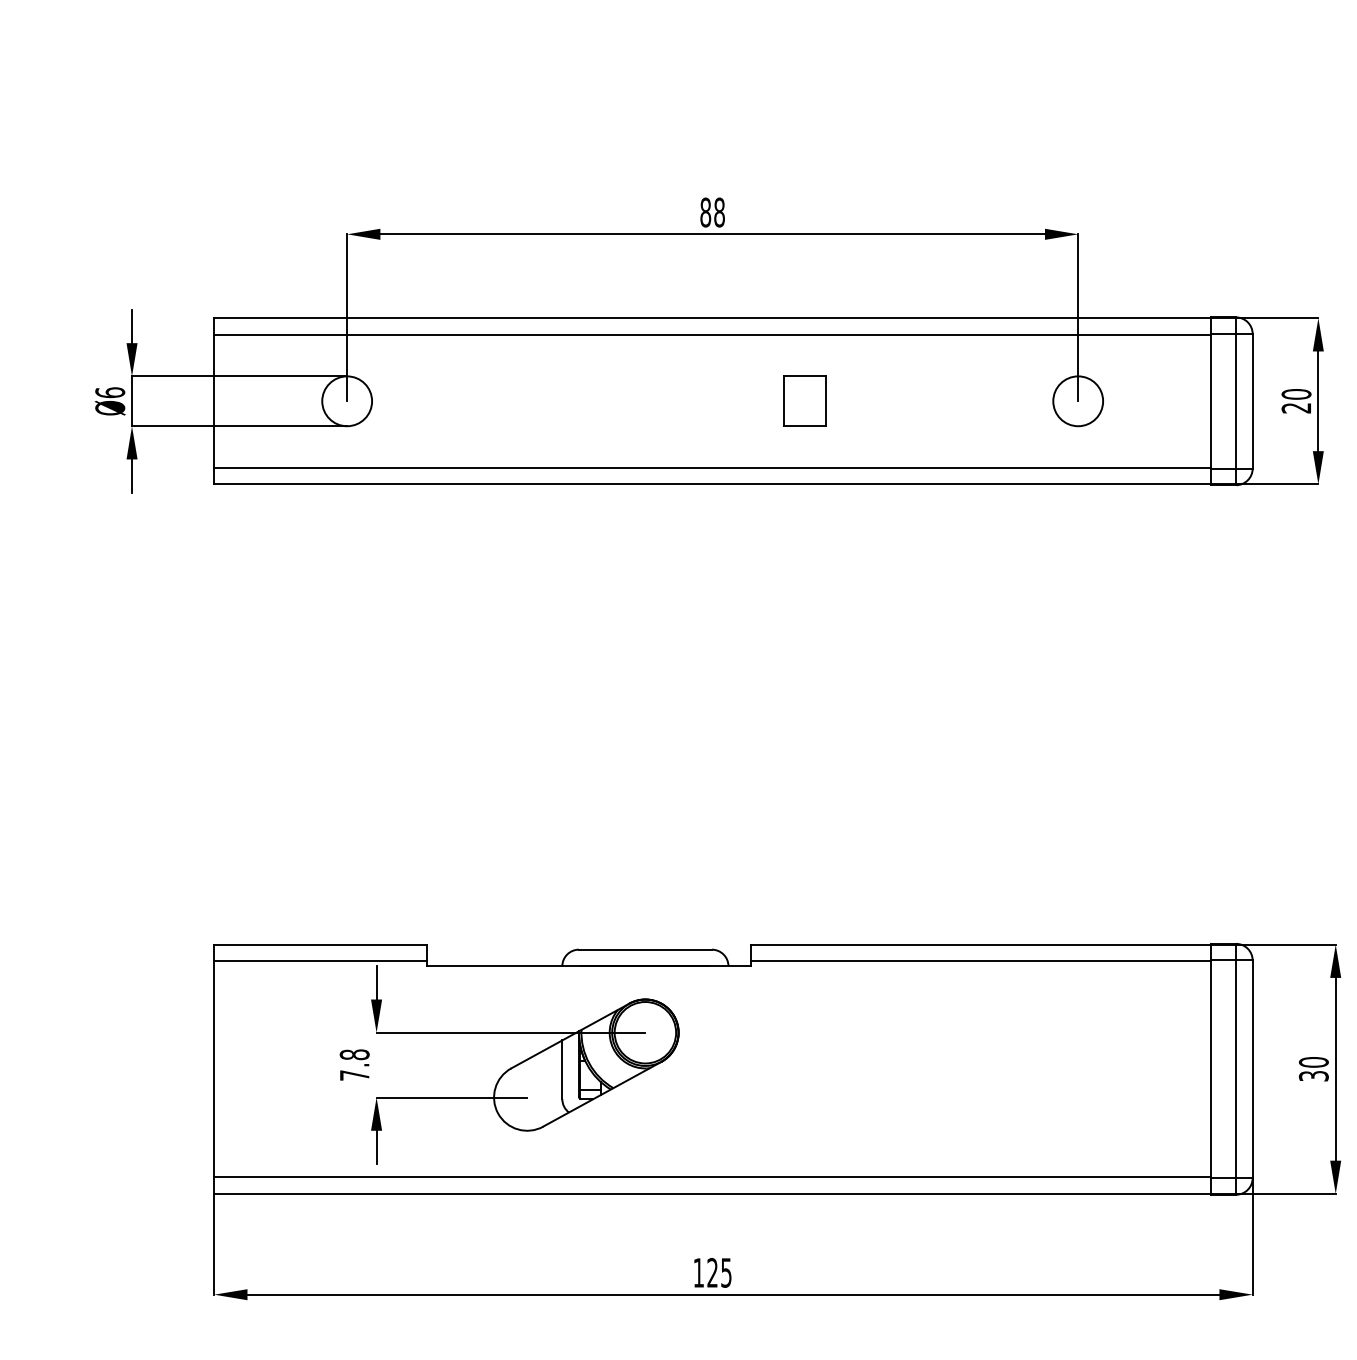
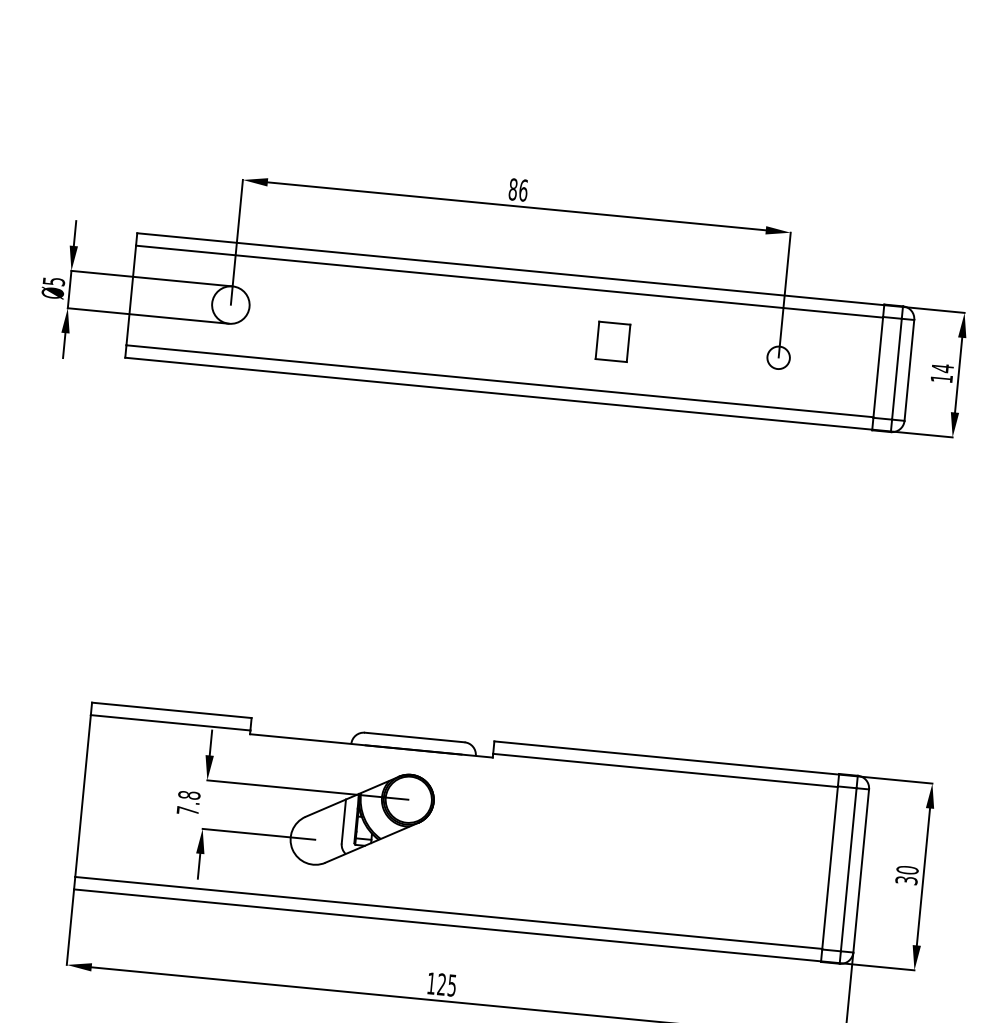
text: (719, 212) -> (523, 190), 88 -> 86
text: (110, 392) -> (54, 281), Ø6 -> Ø5
part: (804, 400) -> (612, 341), moved
text: (1296, 400) -> (942, 372), 20 -> 14
circle: (1078, 401) -> (778, 357), size x0.6

